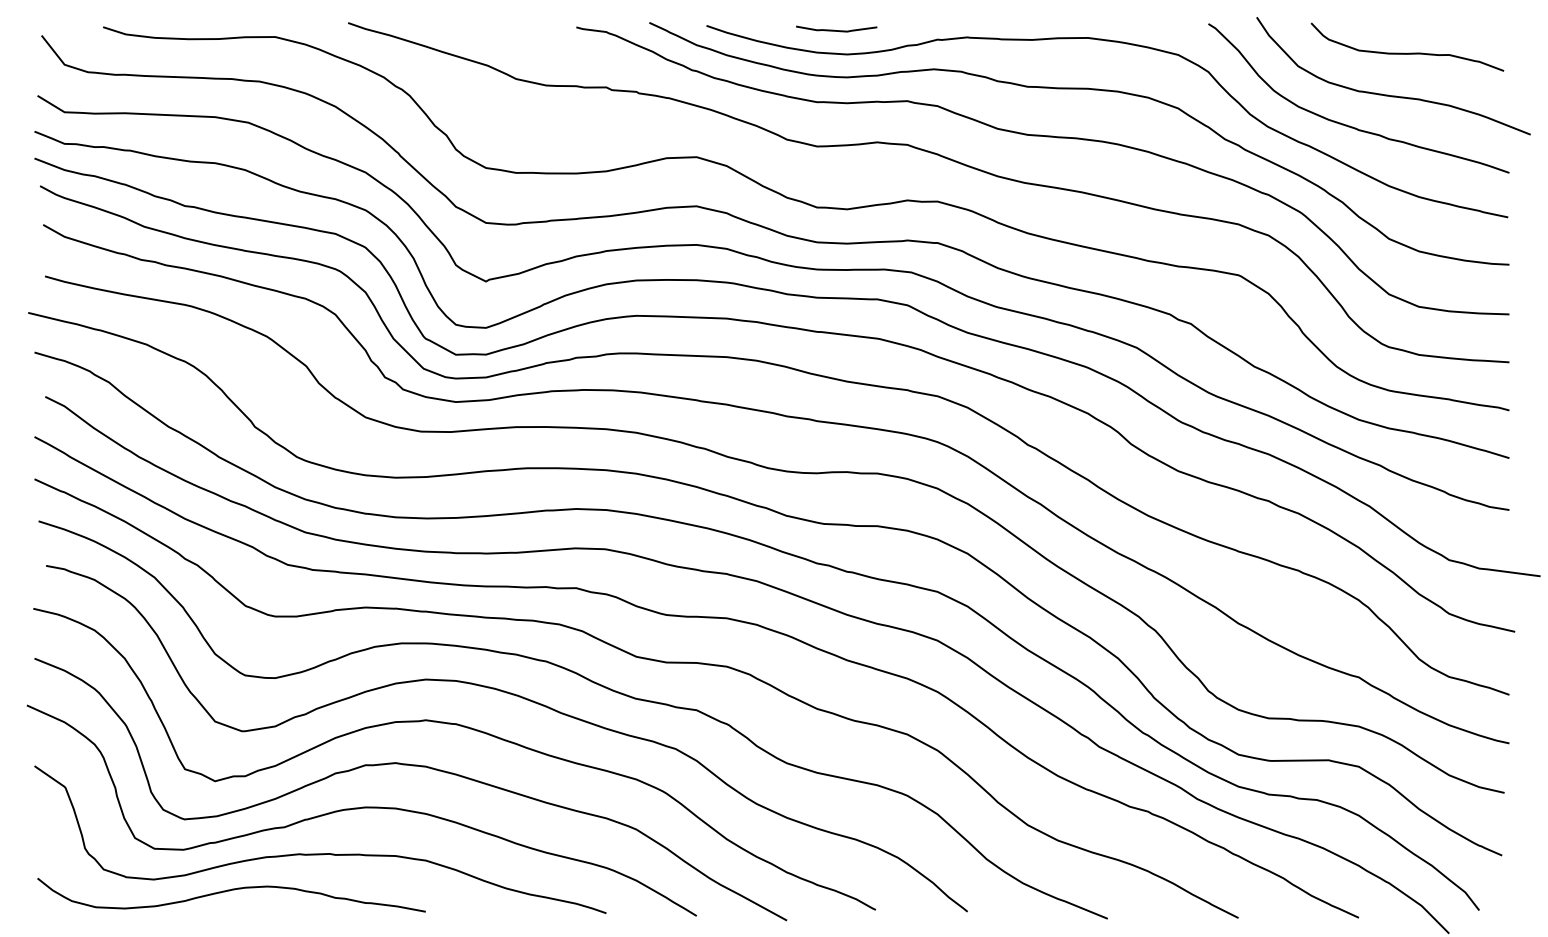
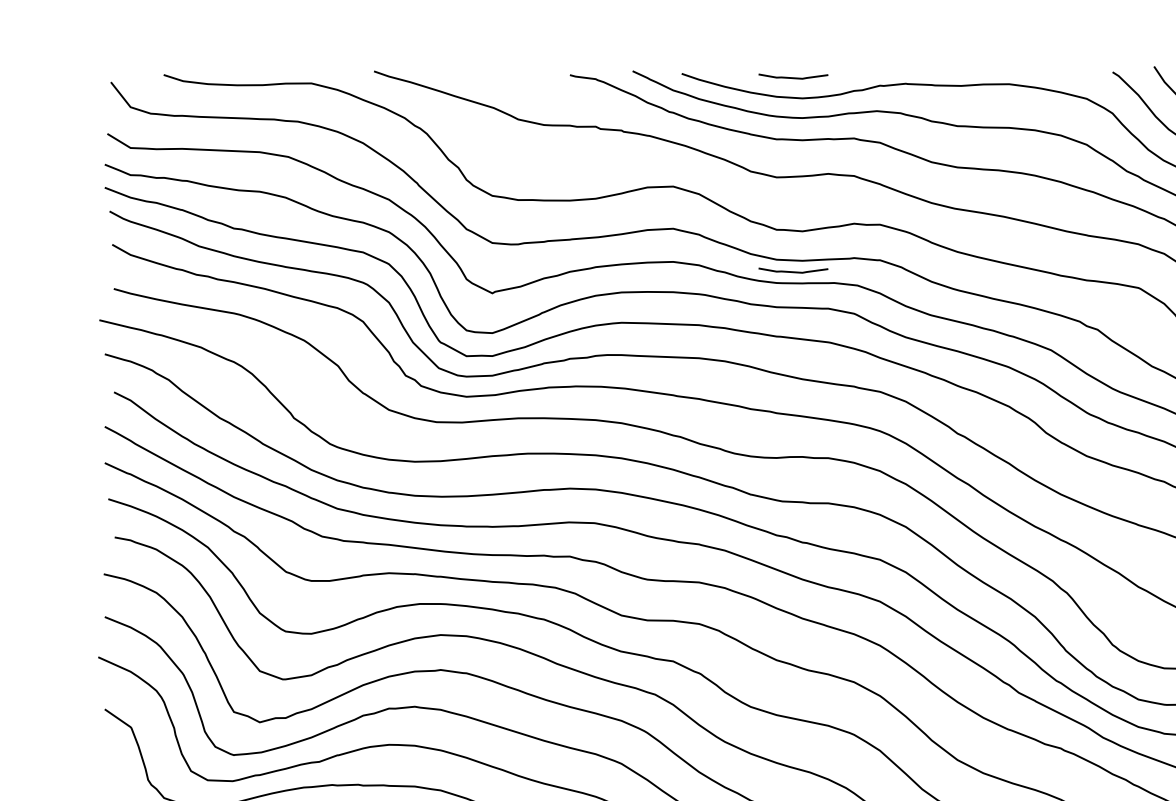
curve: (836, 256) -> (793, 271), added

